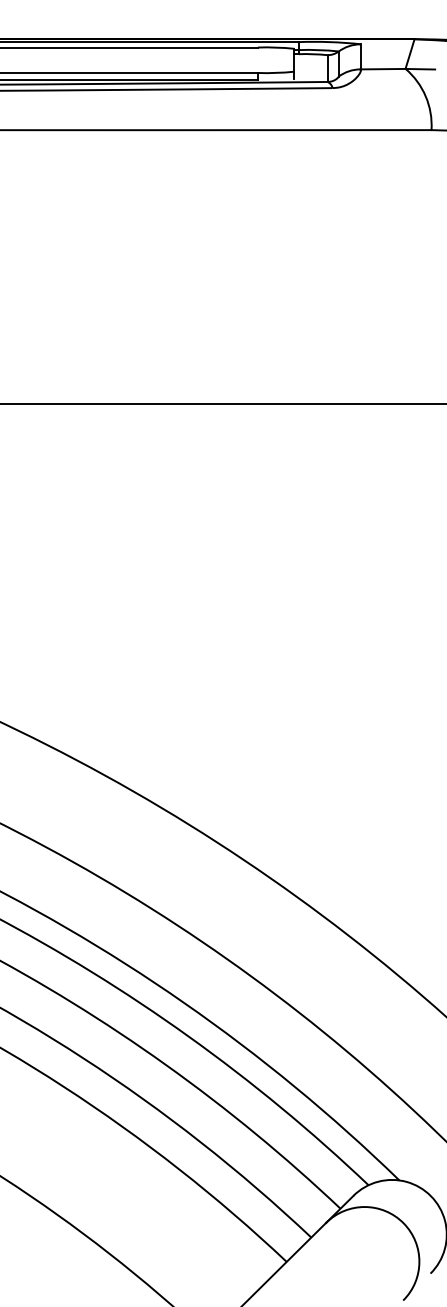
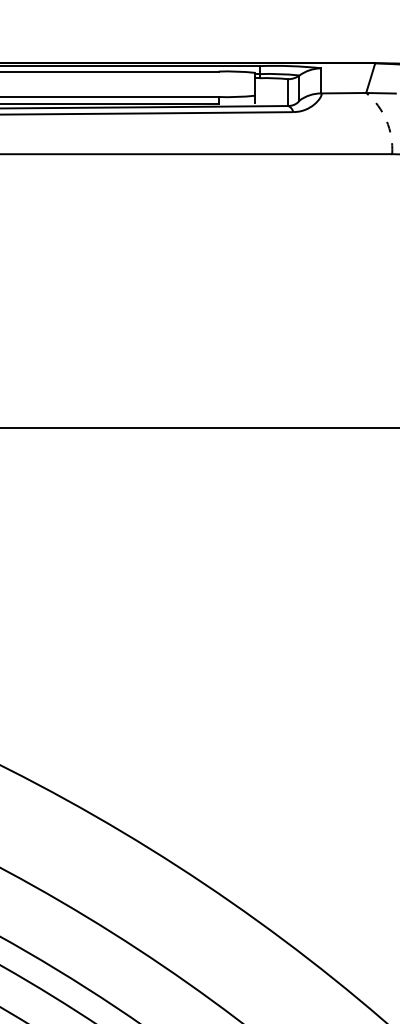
arc: (425, 96) -> (386, 120), solid -> dashed

